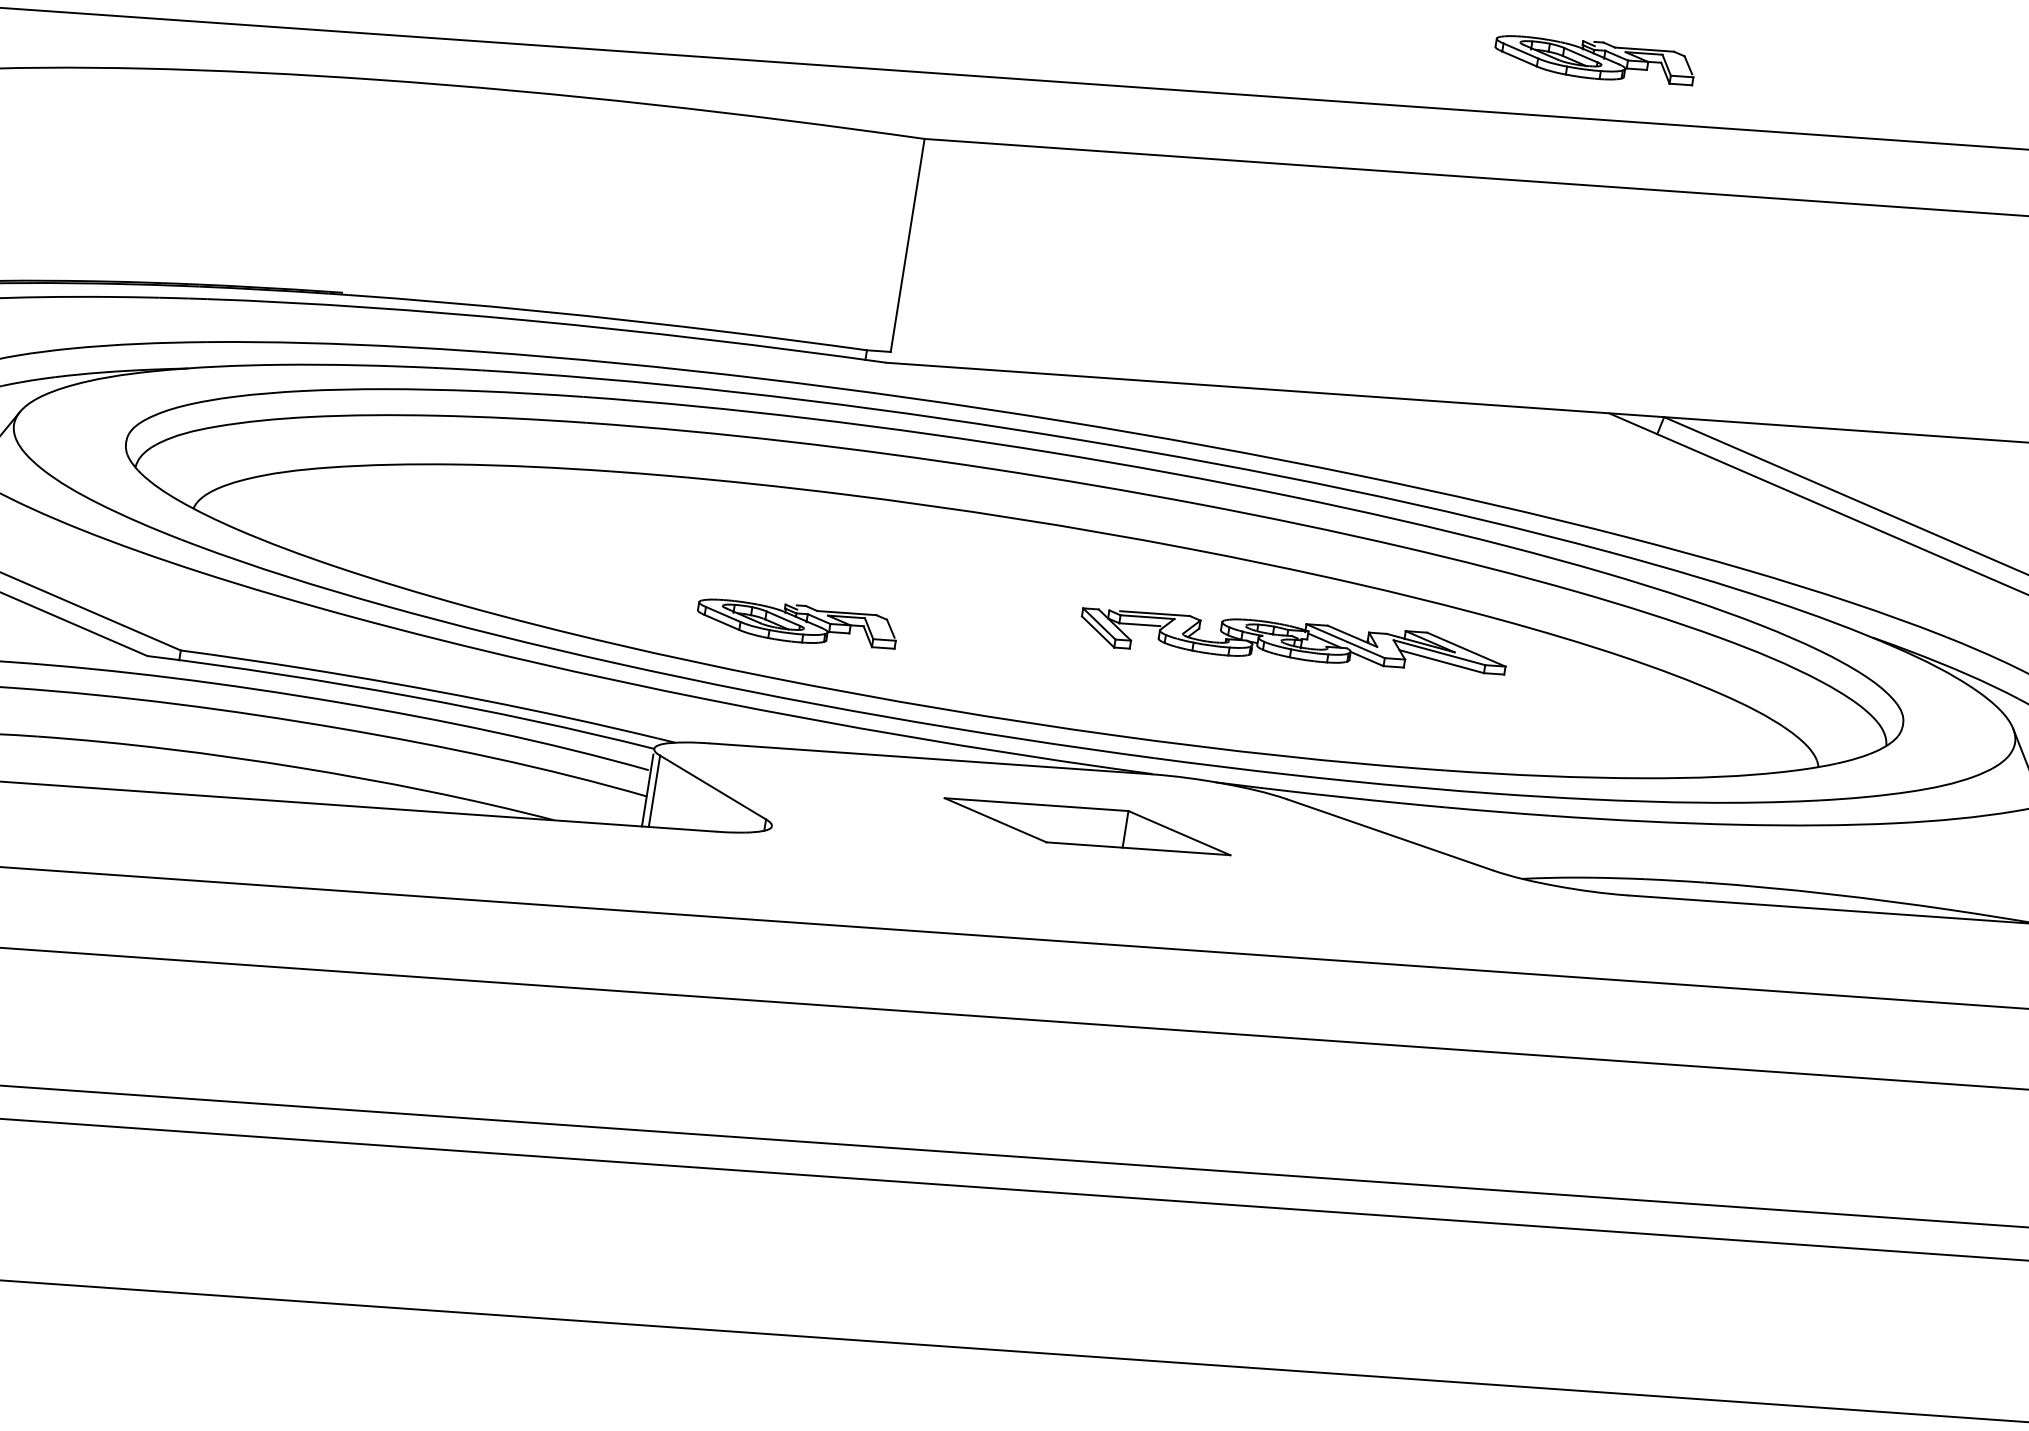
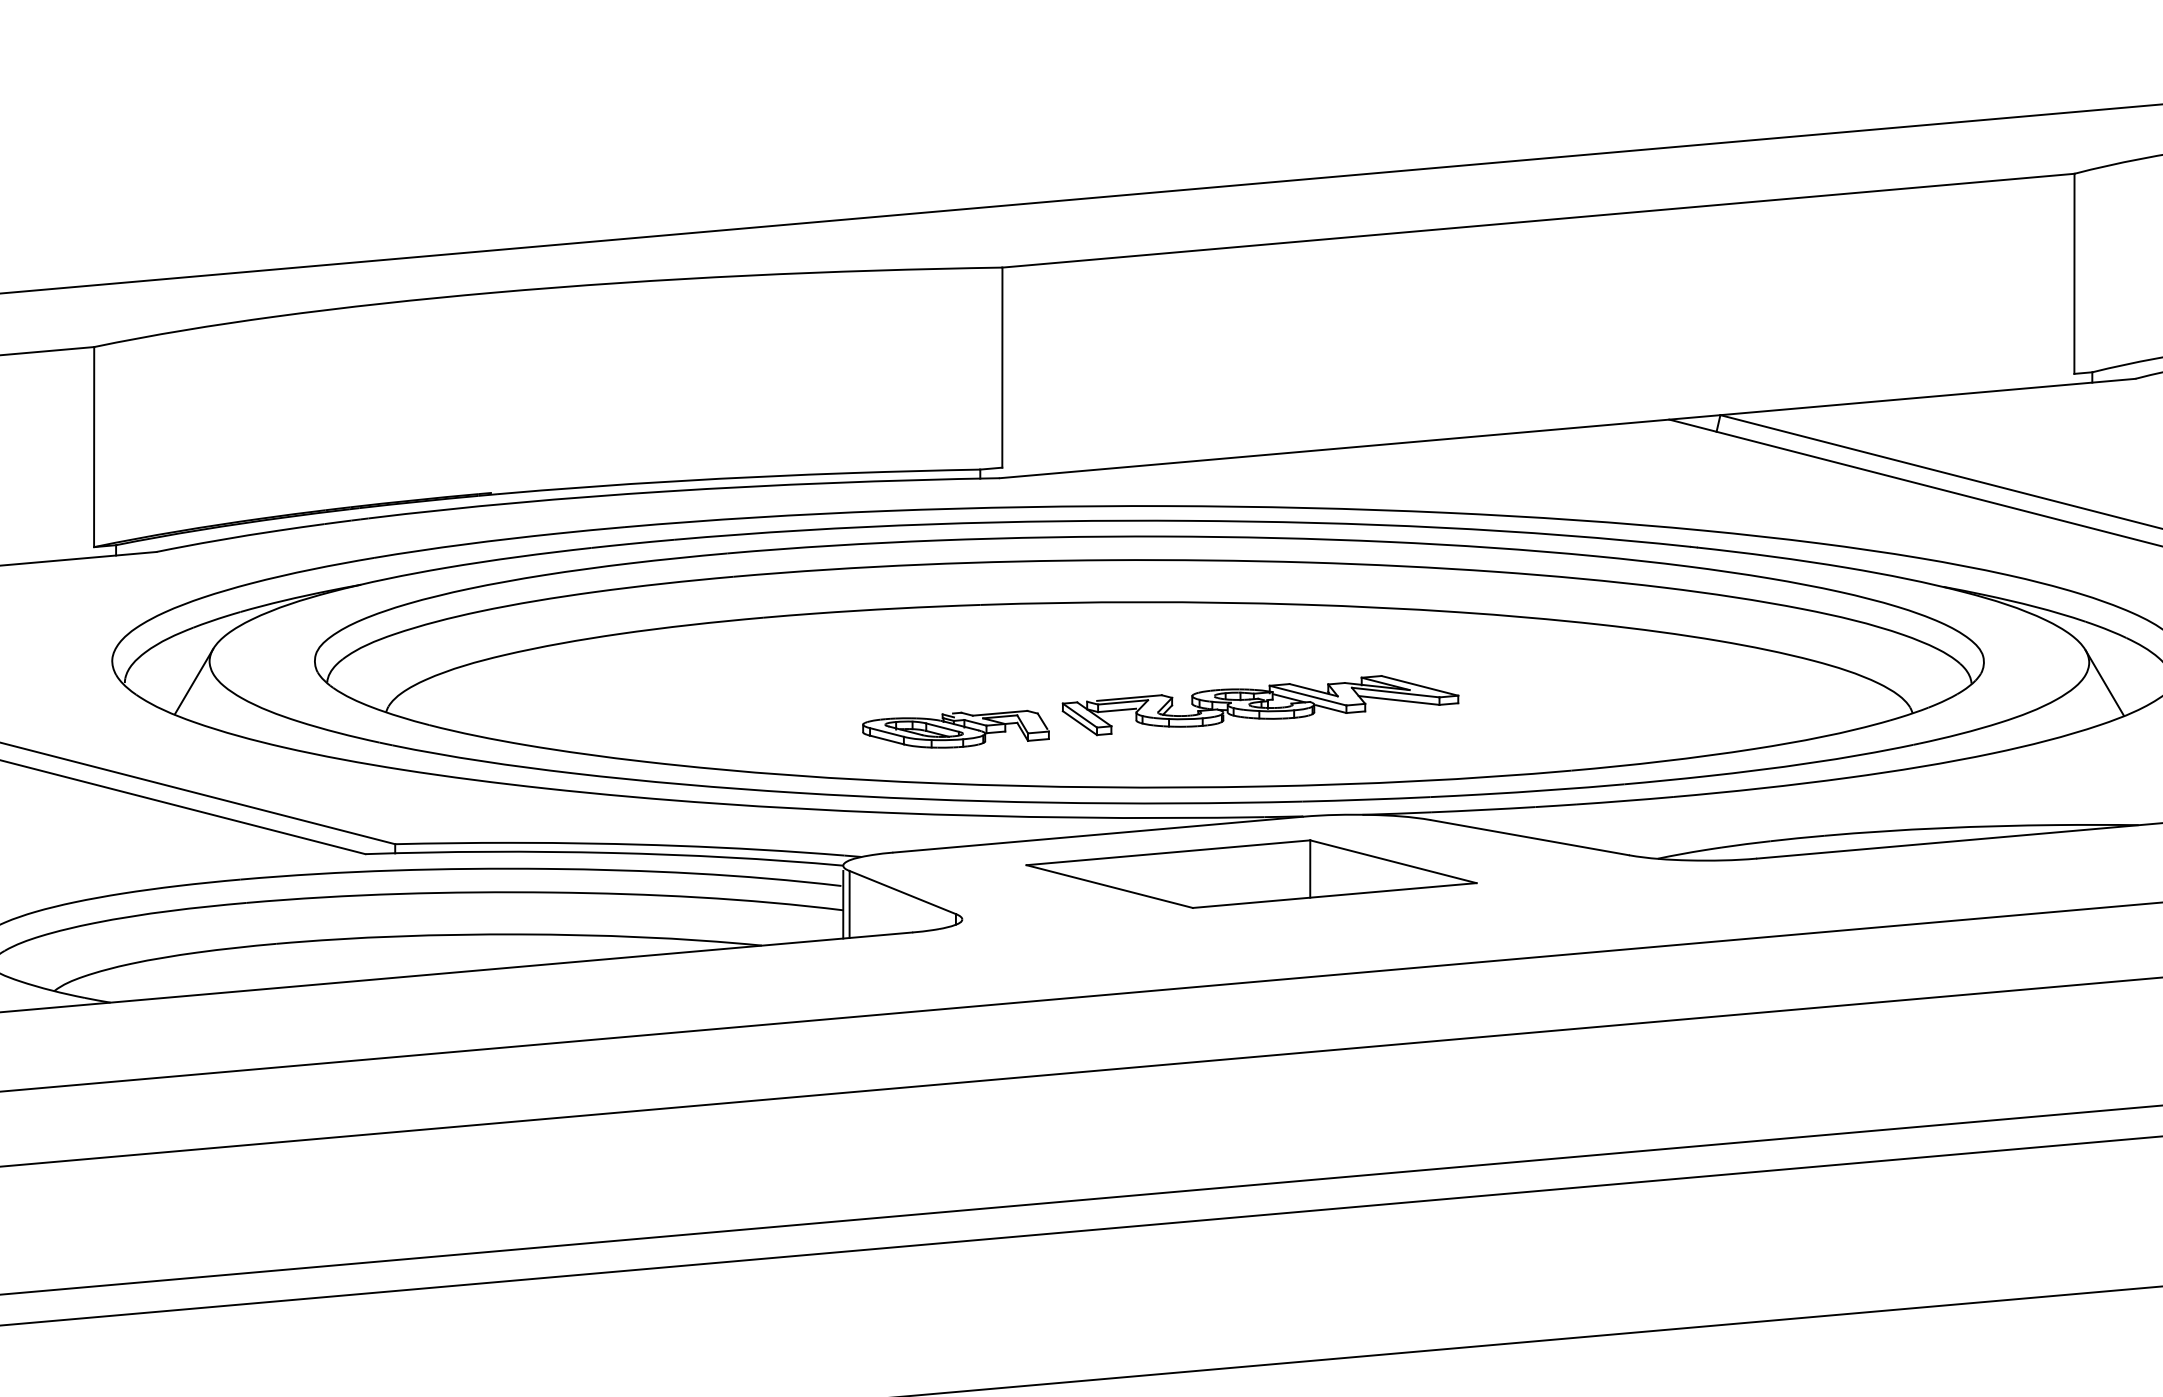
part: (1594, 58) -> (1604, 96), removed
part: (1293, 643) -> (1260, 705), moved
part: (1087, 826) -> (1251, 873), size x1.67

